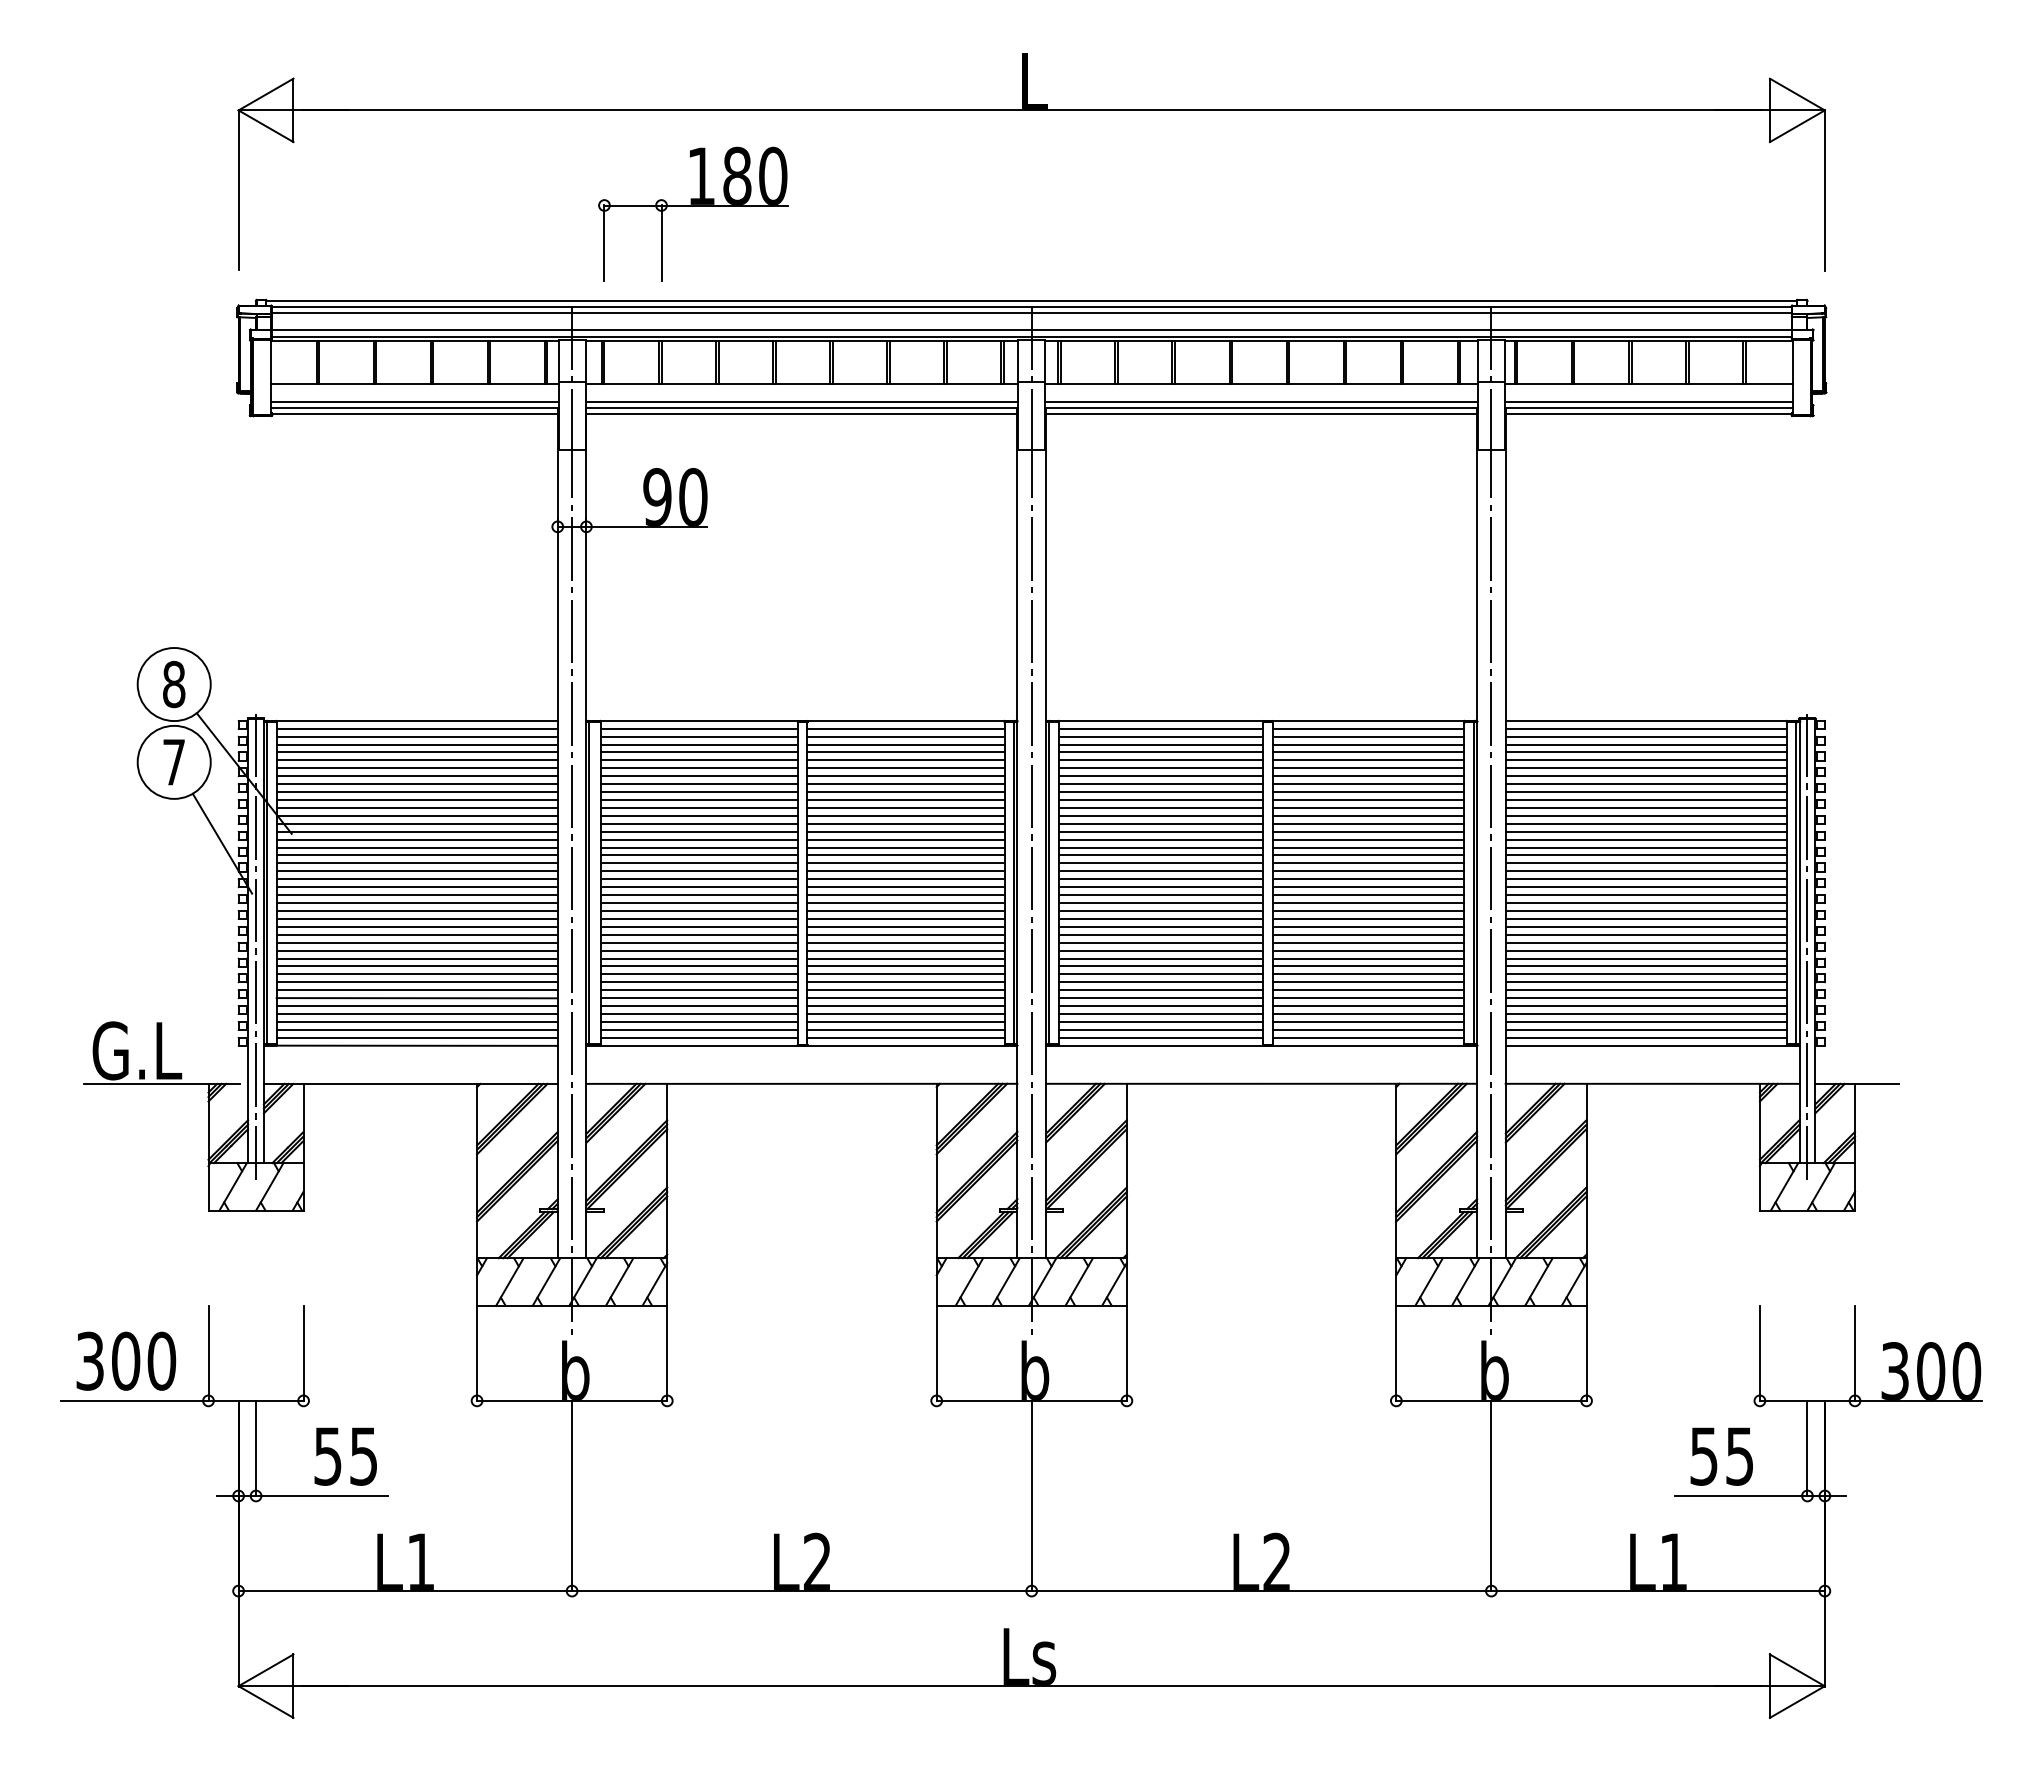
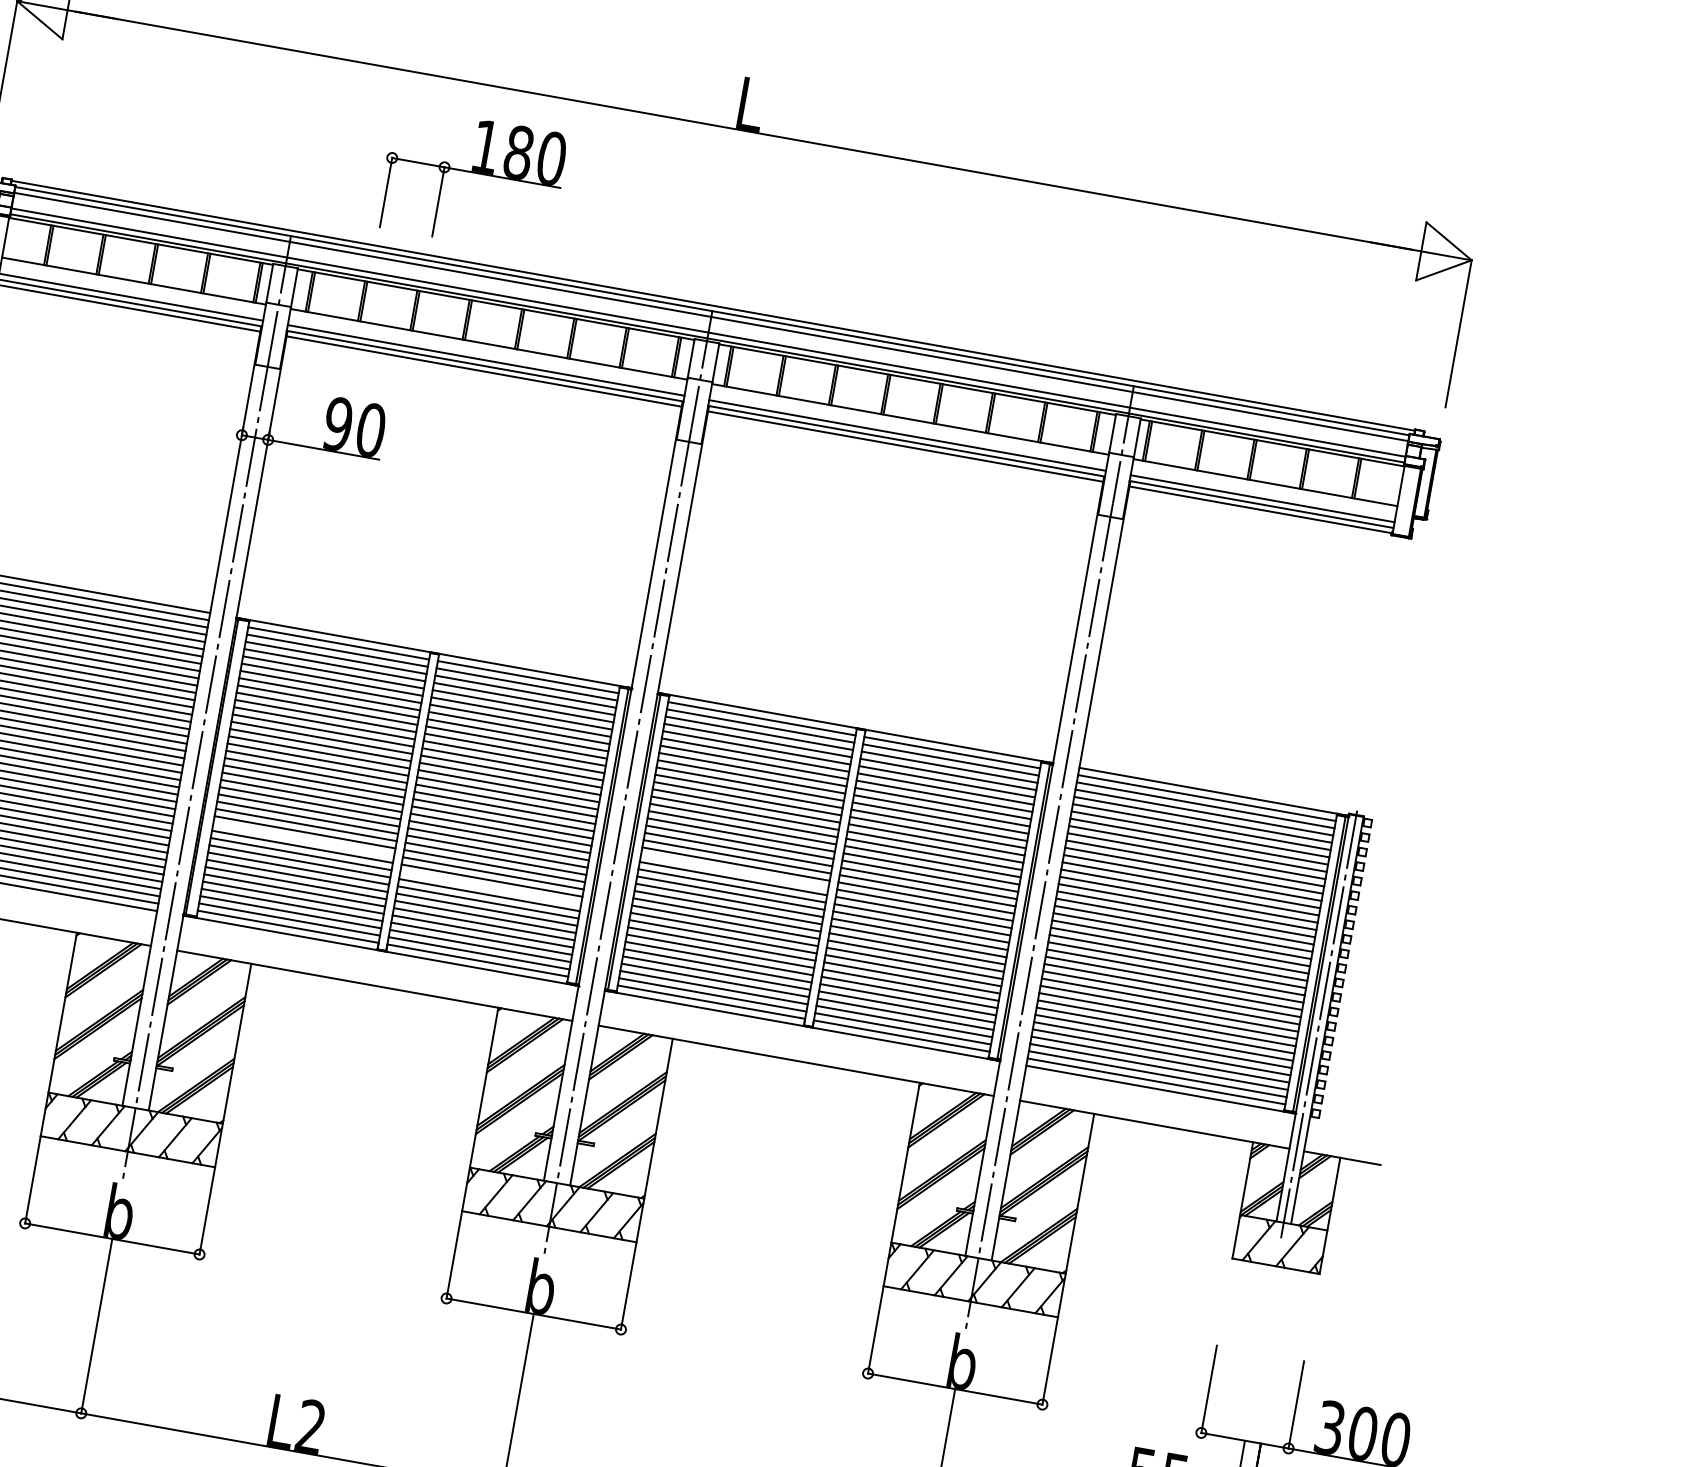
part: (693, 206) -> (473, 173), moved
line: (1160, 895) -> (734, 871), removed
line: (698, 942) -> (303, 839), removed
line: (905, 958) -> (490, 887), removed

